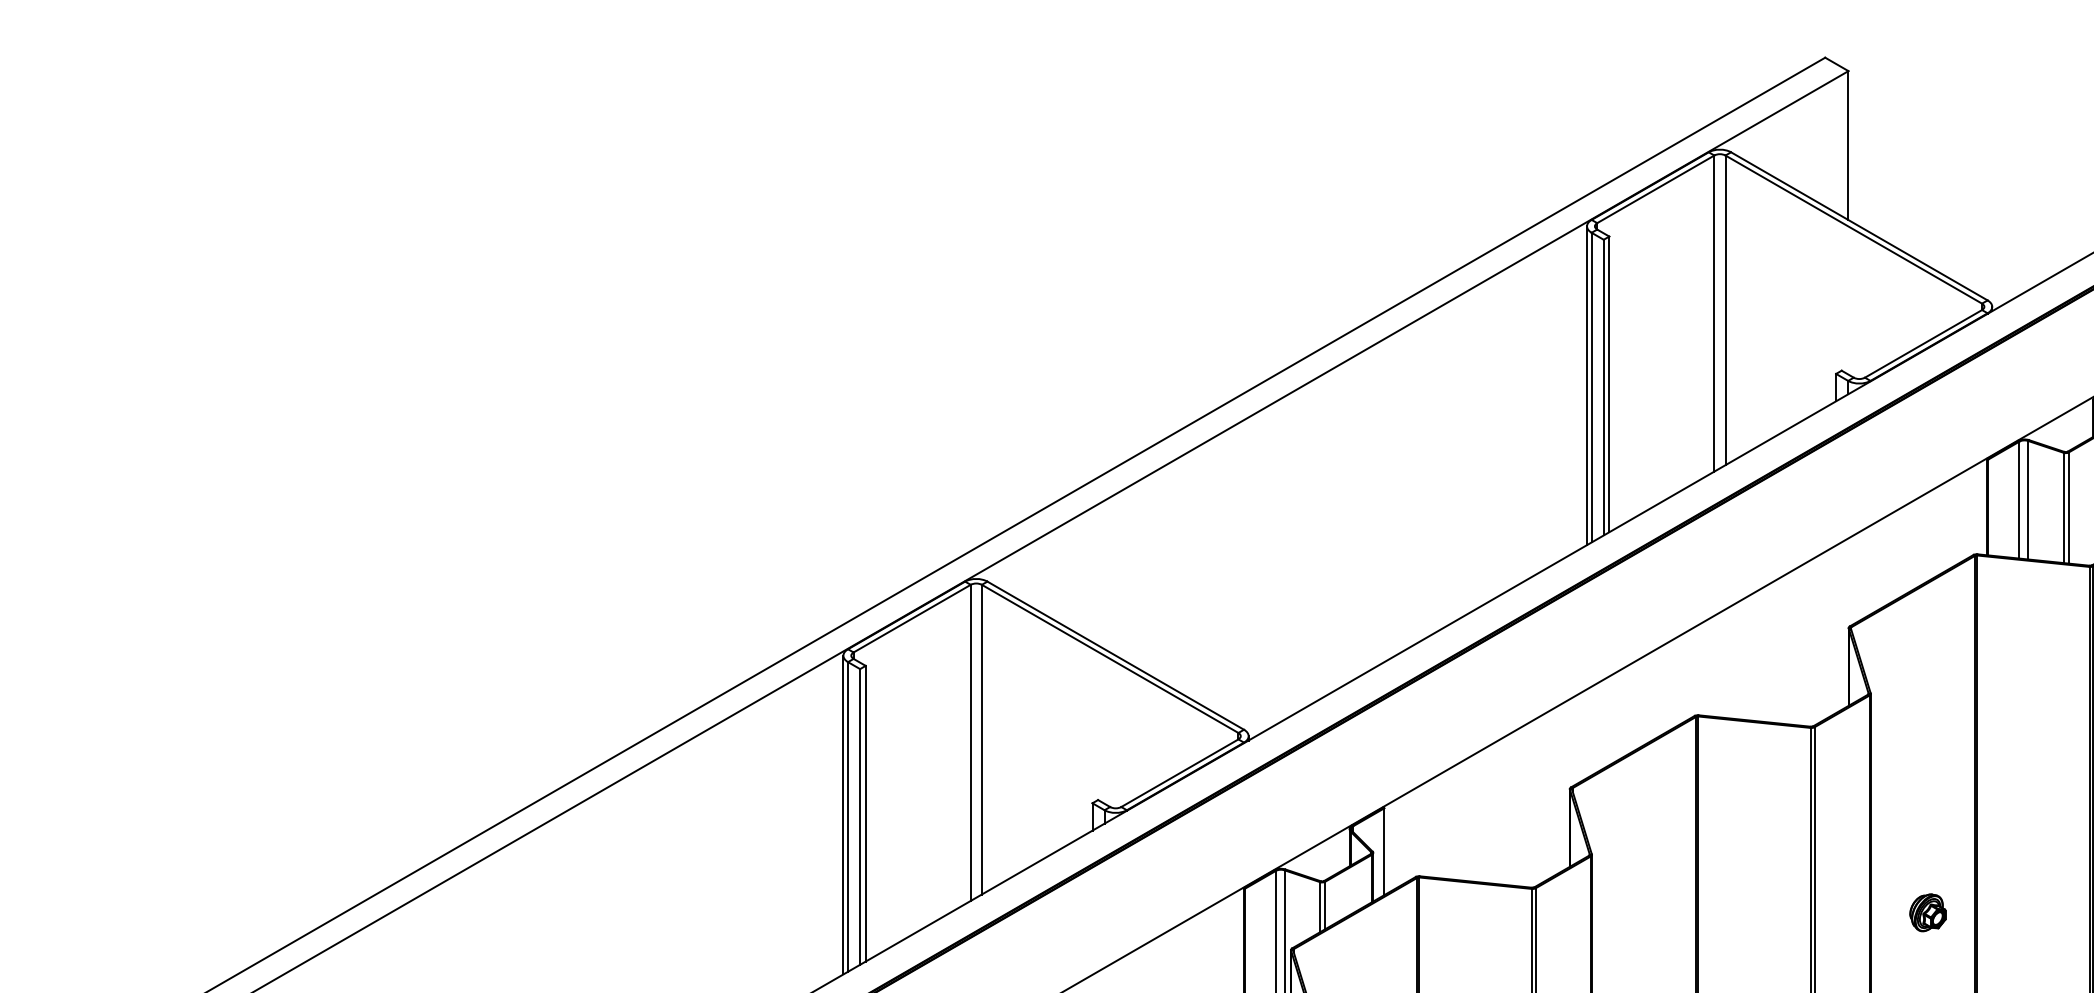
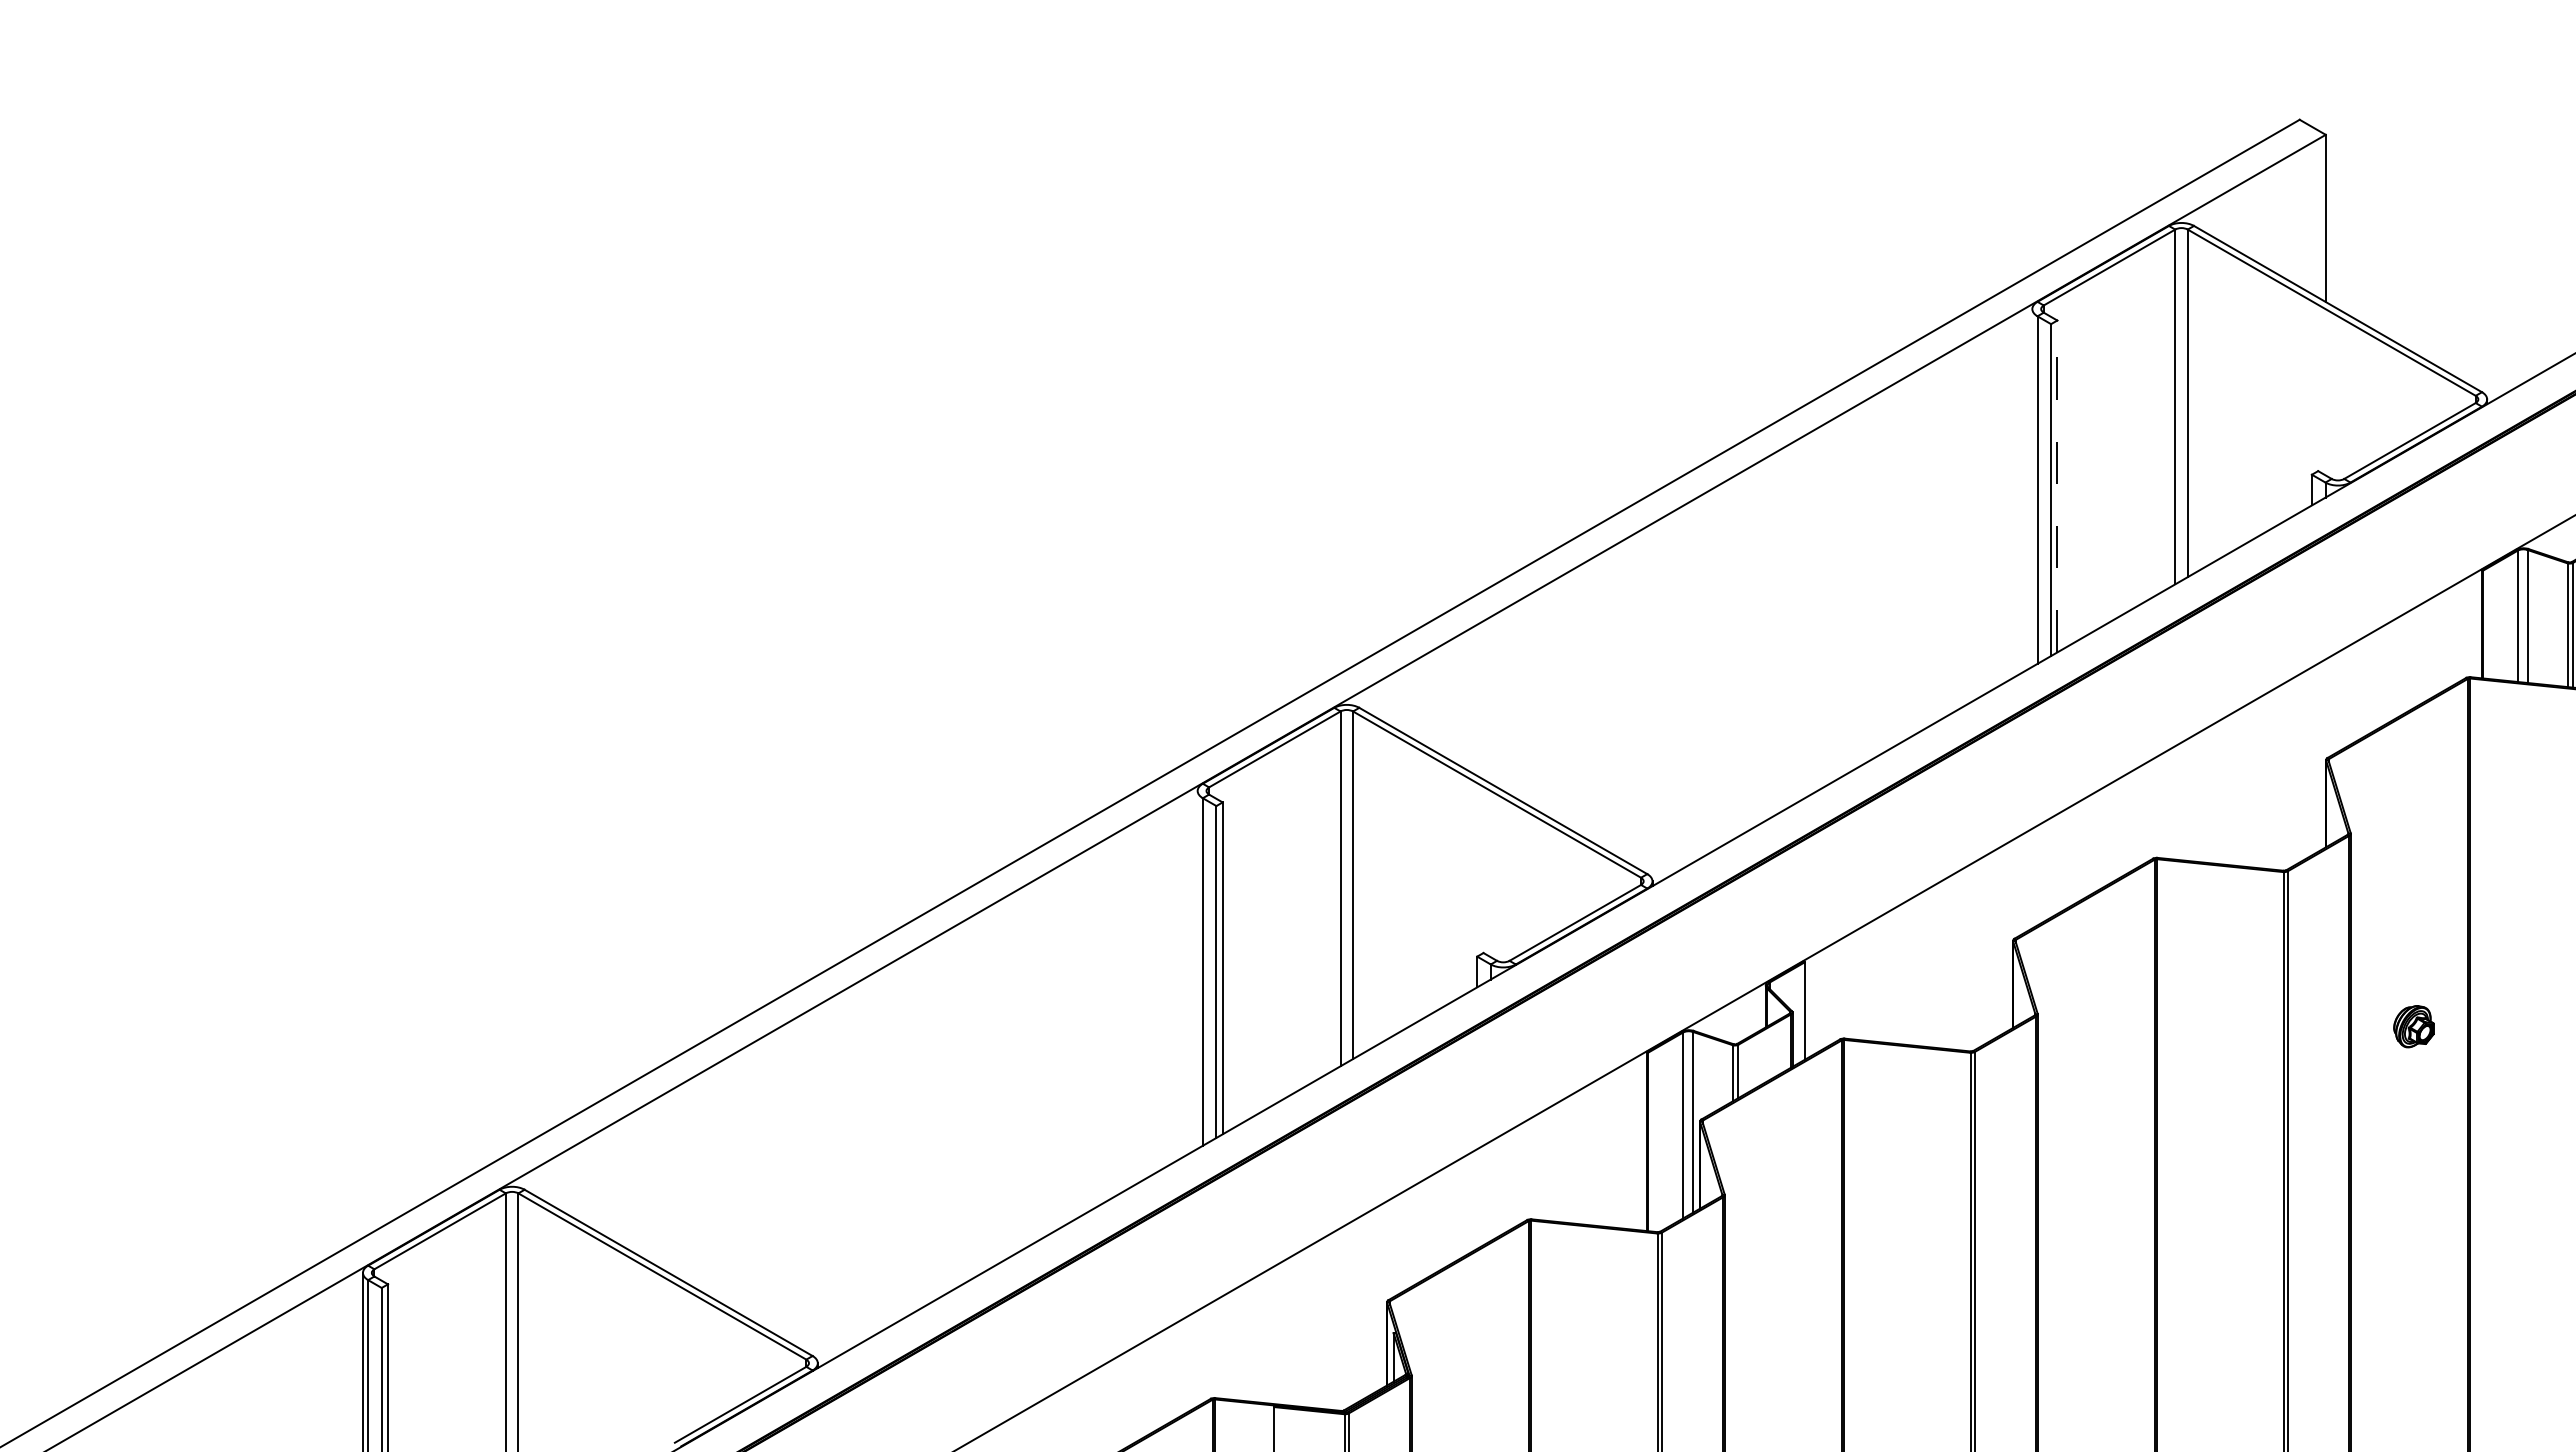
line: (1609, 384) -> (2057, 486), solid -> dashed
line: (1587, 385) -> (2032, 487), removed
line: (843, 814) -> (1197, 969), removed
part: (1927, 912) -> (2413, 1026), moved

